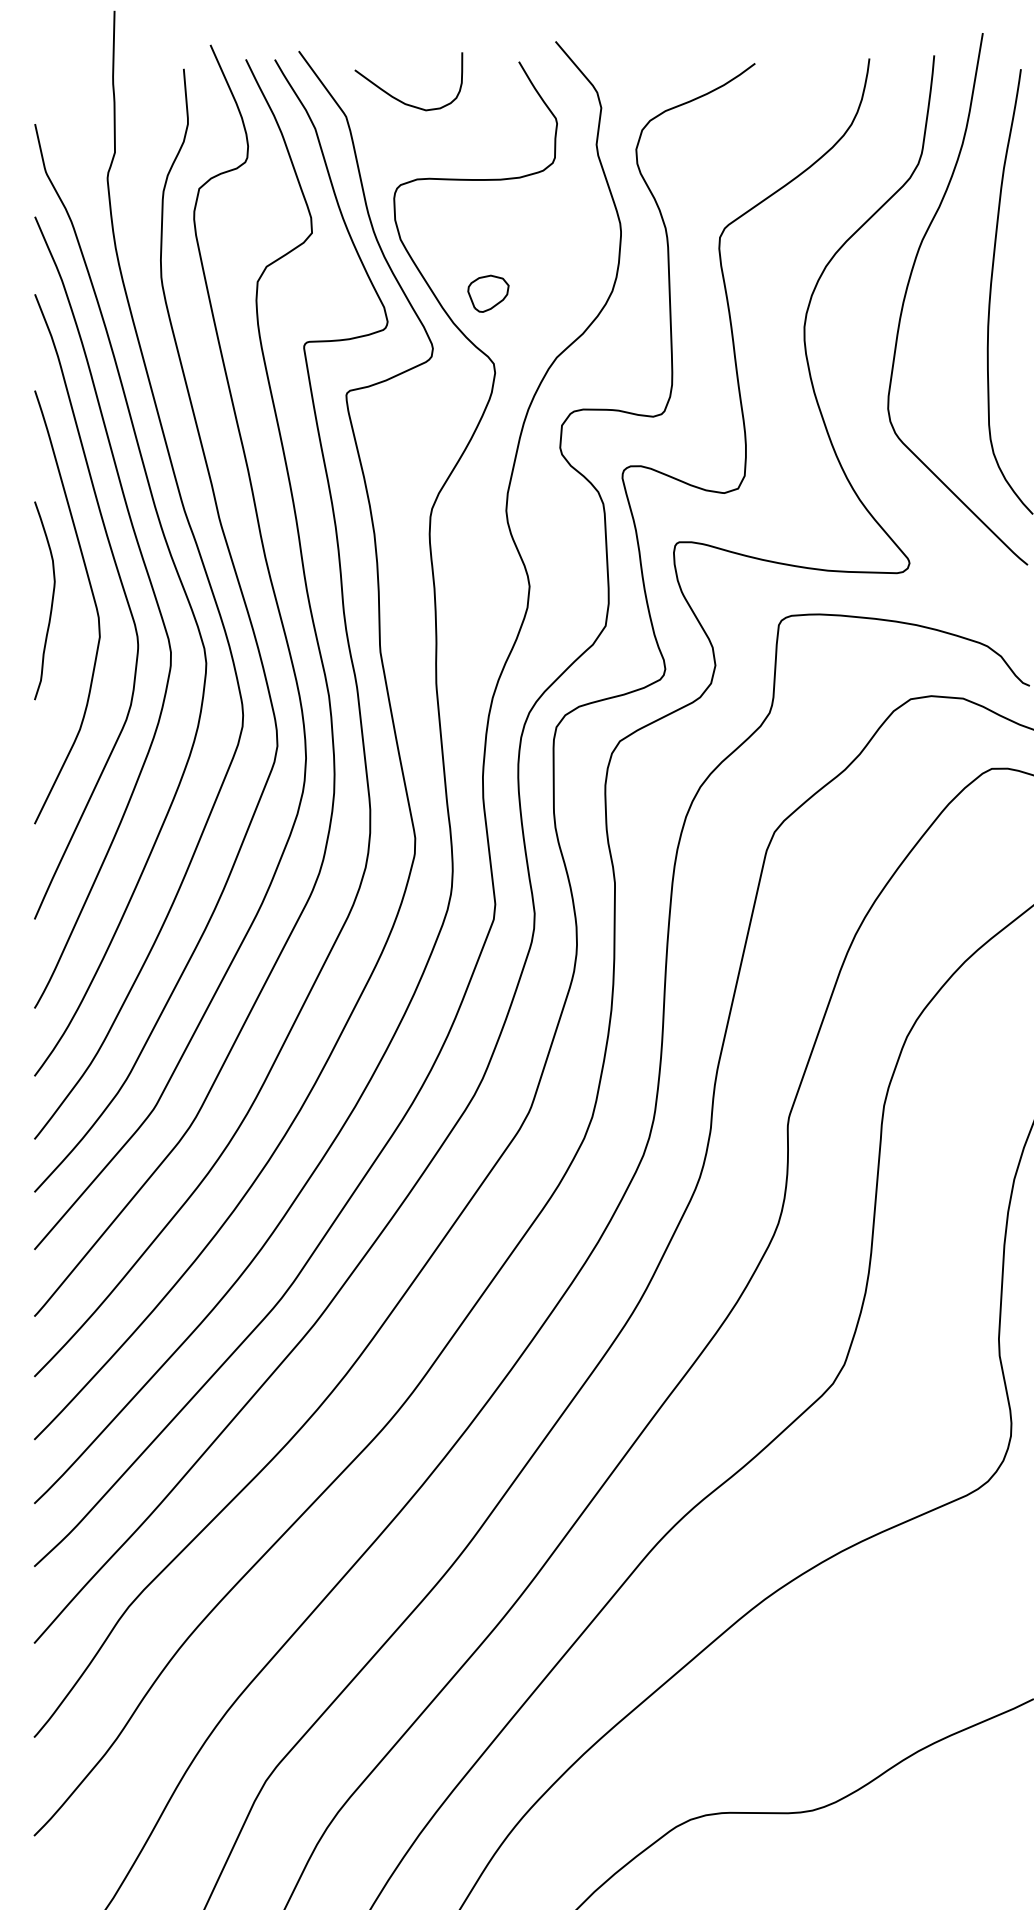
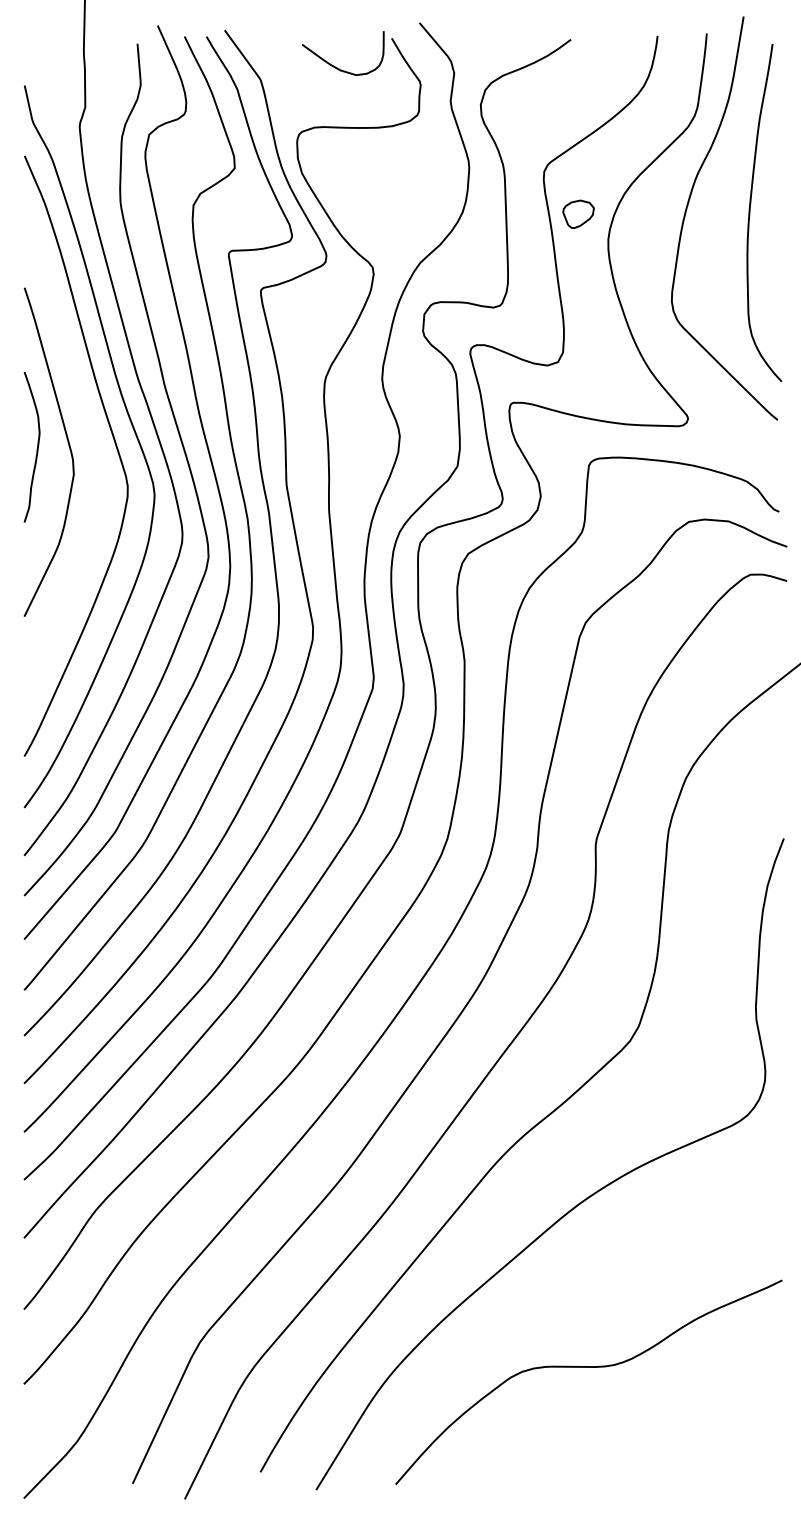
curve: (401, 100) -> (337, 67), moved
part: (488, 292) -> (578, 213), moved
curve: (124, 597) -> (92, 444), removed

